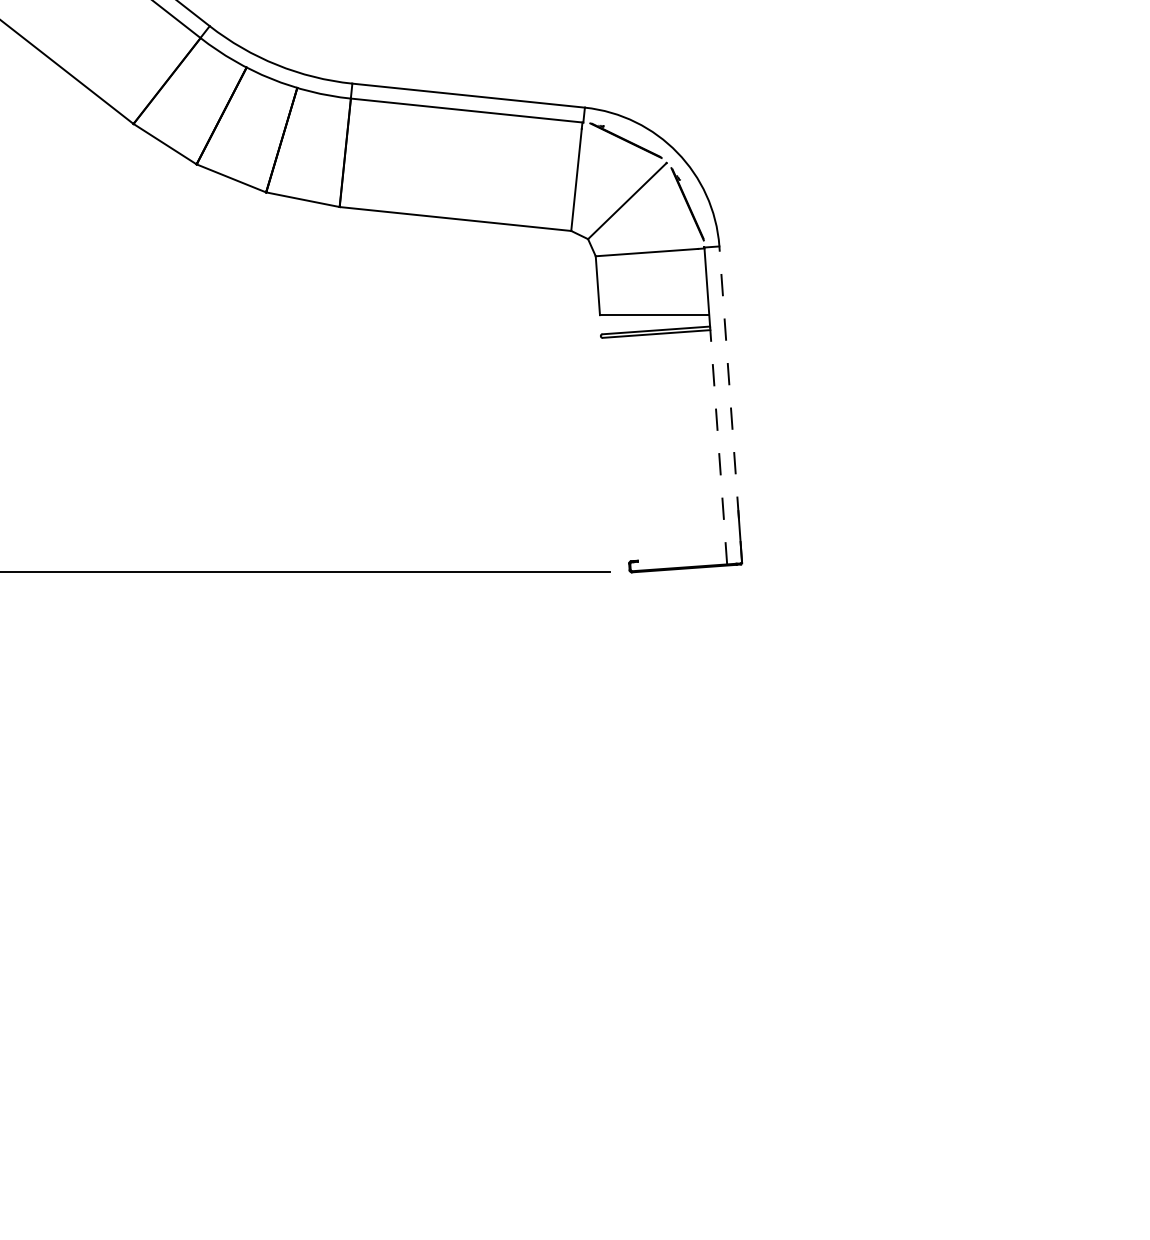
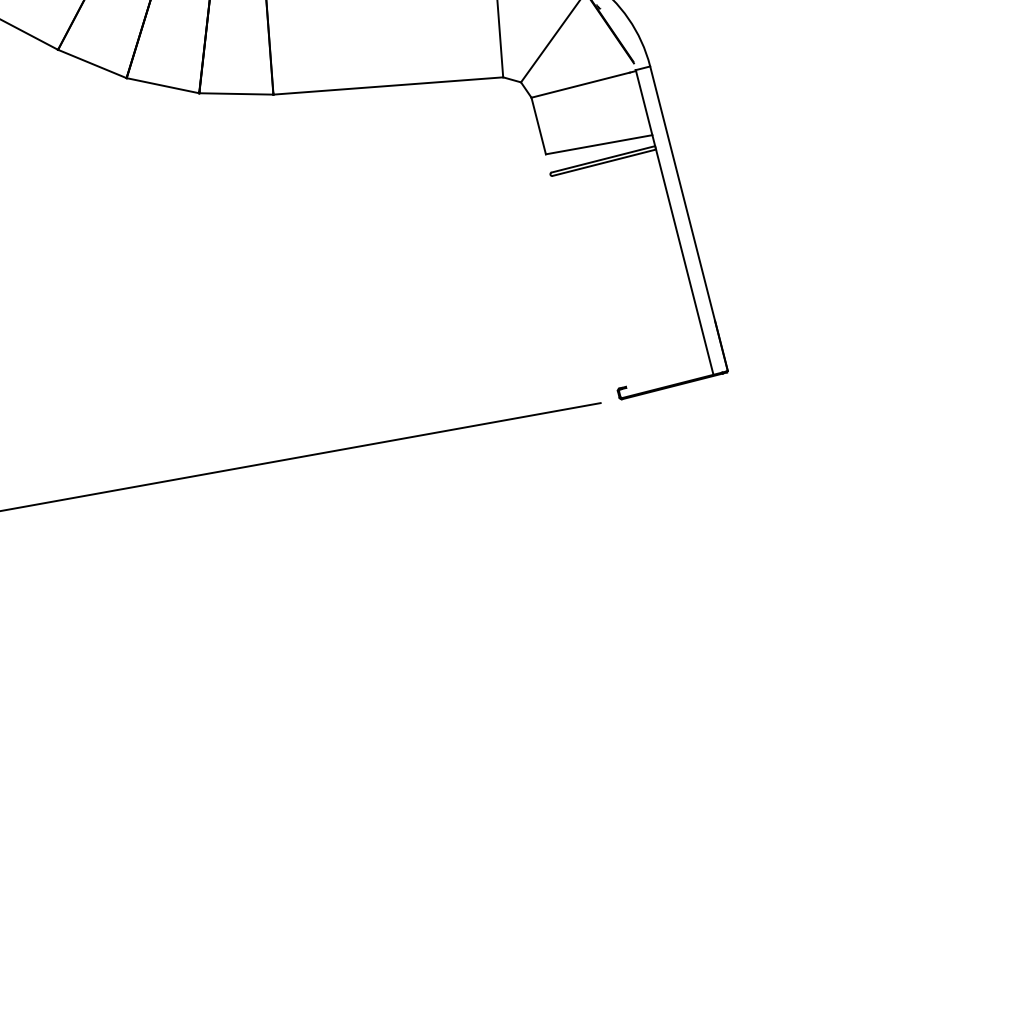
line: (730, 404) -> (688, 218), dashed -> solid
line: (718, 446) -> (684, 261), dashed -> solid

